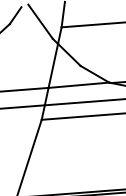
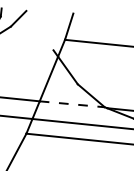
line: (40, 21) -> (43, 29), removed
line: (79, 85) -> (72, 104), solid -> dashed

